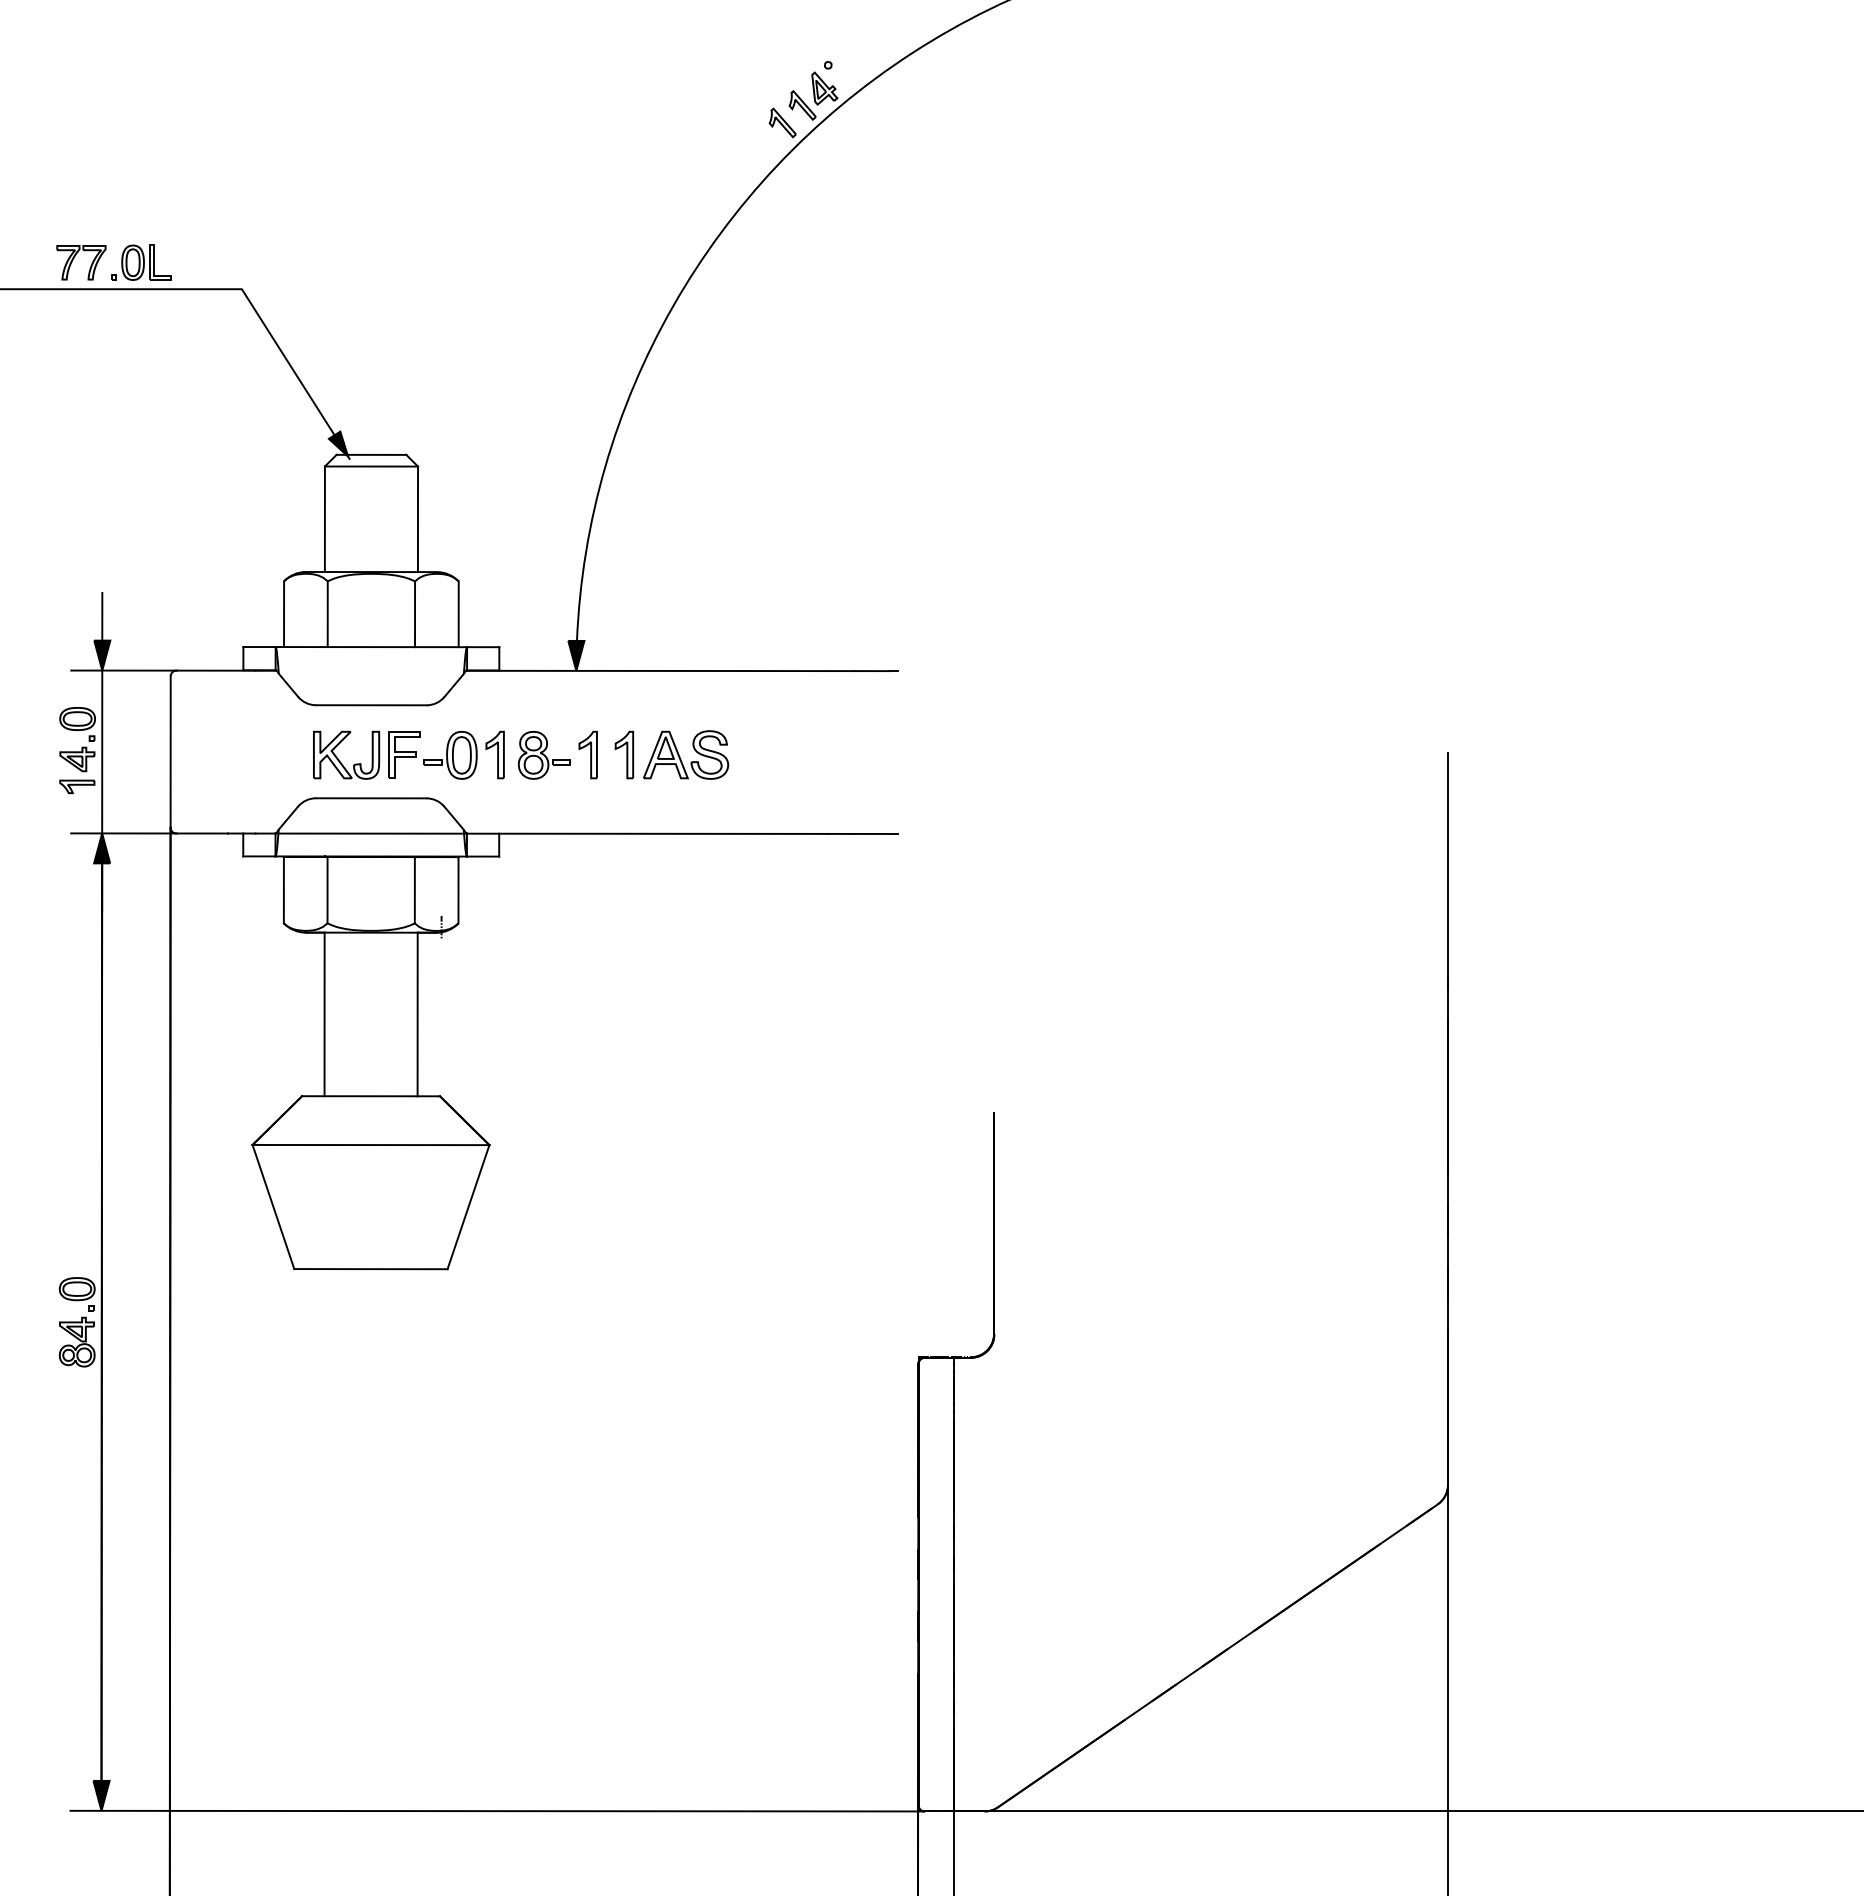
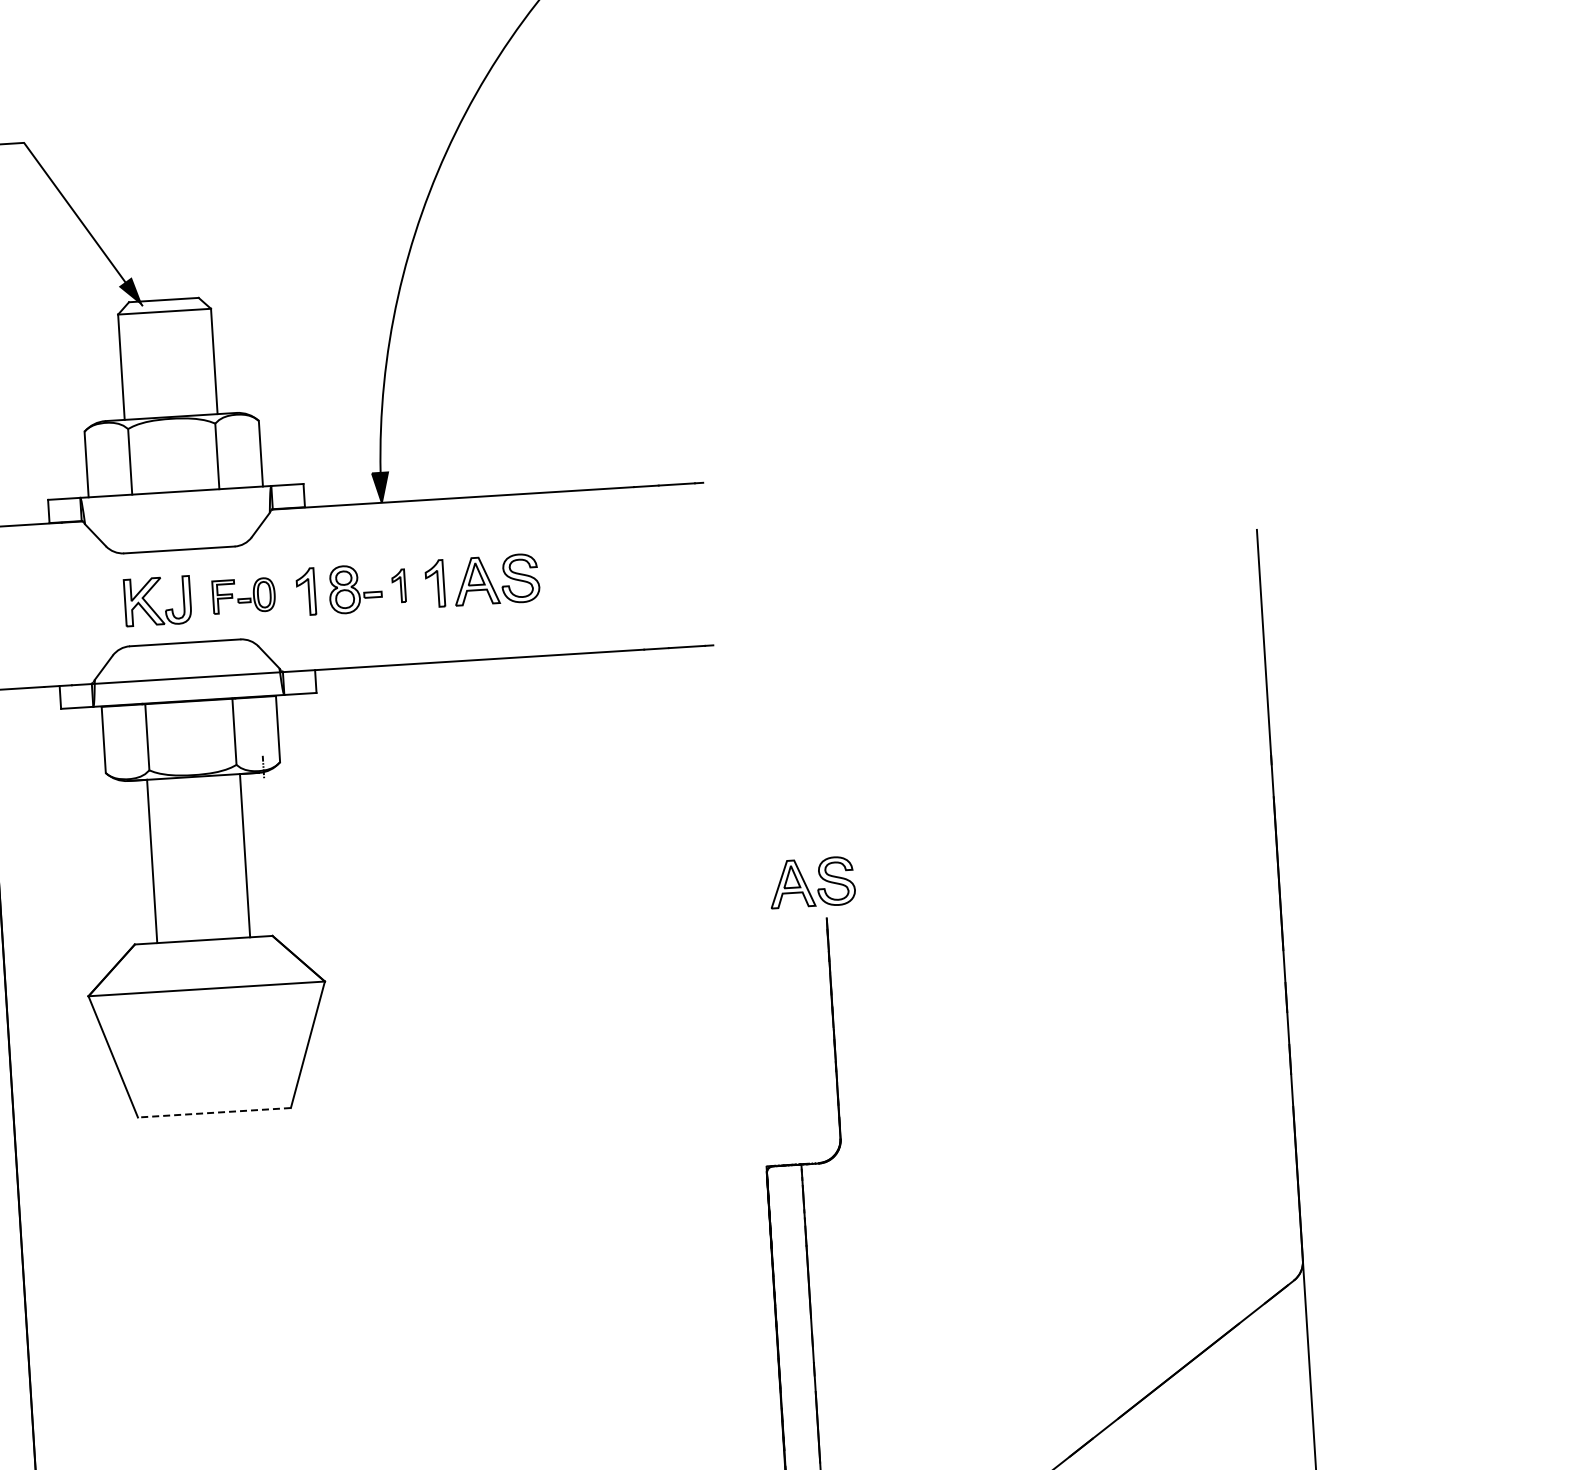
part: (432, 754) -> (243, 595), size x0.7
part: (587, 754) -> (398, 585), size x0.7
part: (976, 1078) -> (806, 884), added
line: (370, 1269) -> (214, 1113), solid -> dashed

